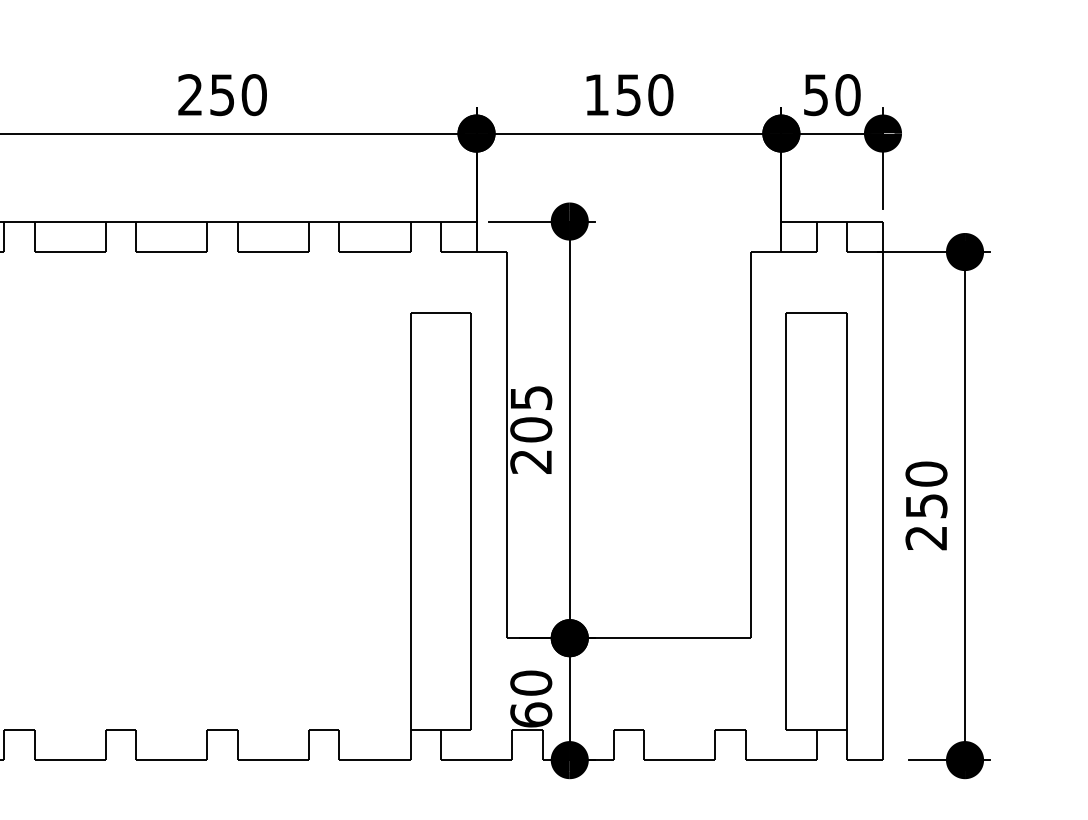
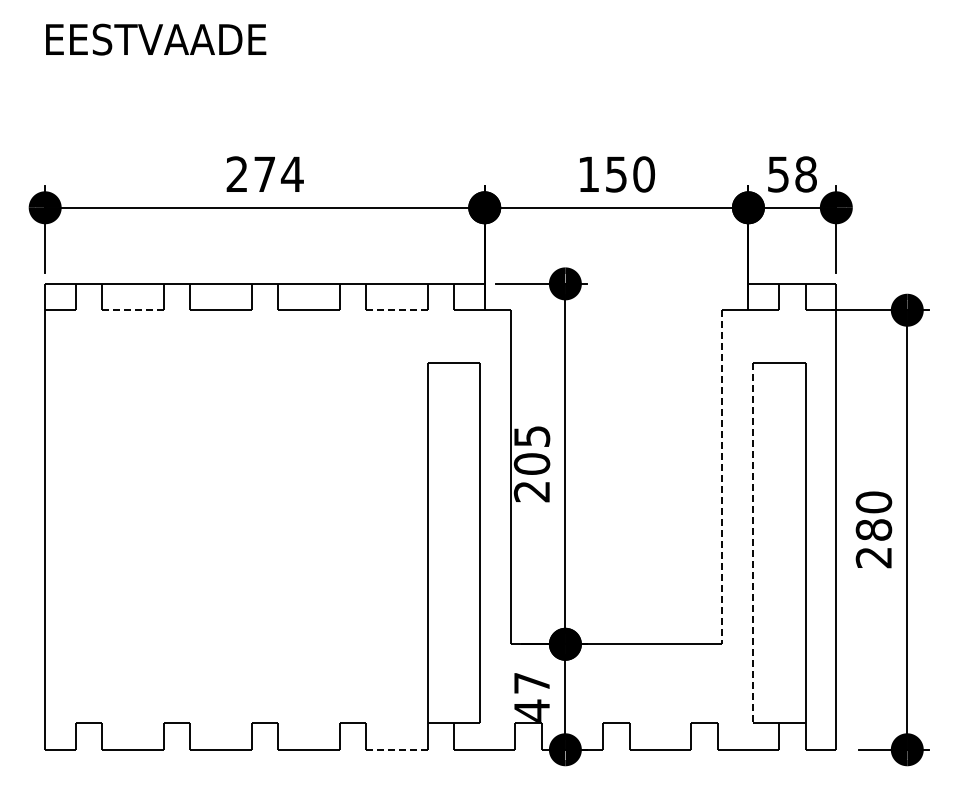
text: (238, 95) -> (278, 174), 250 -> 274
text: (848, 95) -> (806, 174), 50 -> 58
line: (70, 252) -> (133, 310), solid -> dashed
line: (374, 252) -> (396, 310), solid -> dashed
line: (751, 445) -> (722, 477), solid -> dashed
text: (925, 505) -> (873, 529), 250 -> 280
line: (786, 521) -> (752, 543), solid -> dashed
text: (530, 698) -> (531, 696), 60 -> 47
line: (374, 759) -> (396, 749), solid -> dashed

